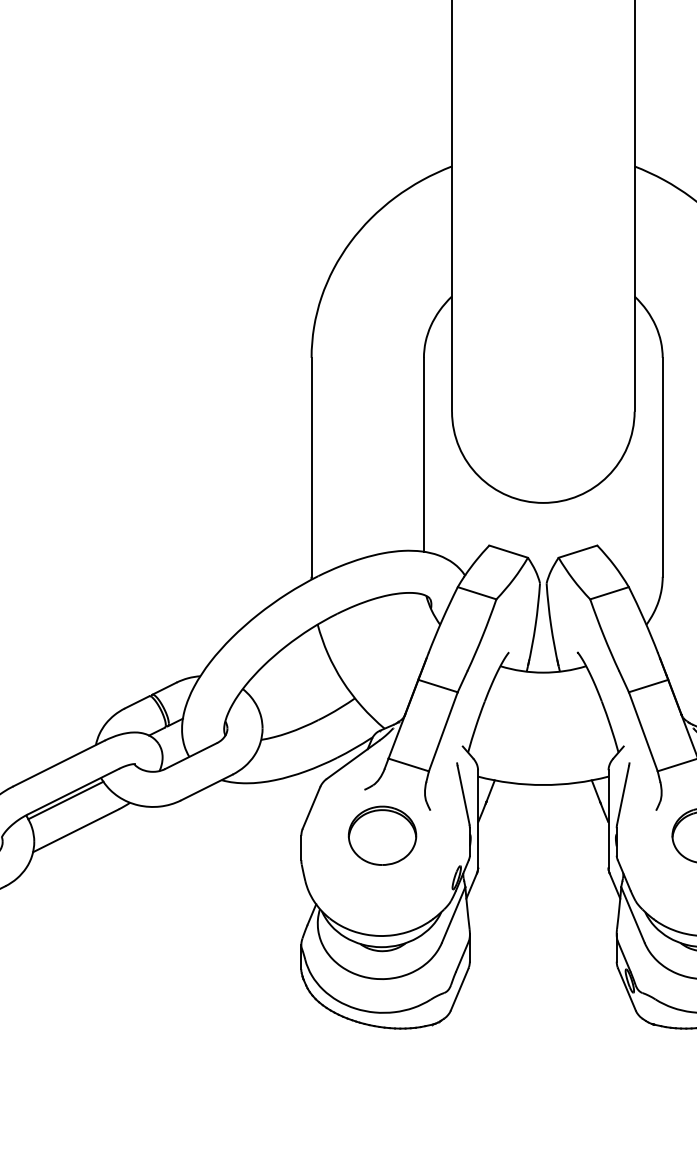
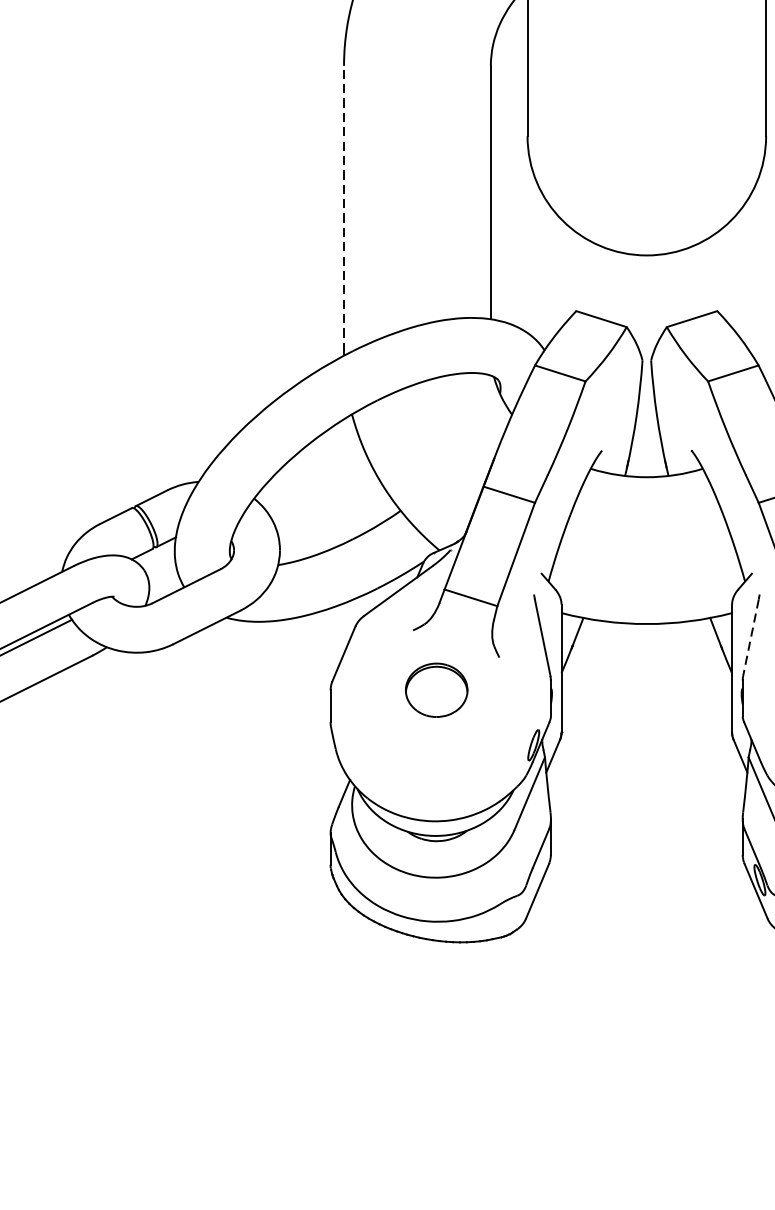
line: (311, 466) -> (343, 207), solid -> dashed
line: (623, 795) -> (751, 637), solid -> dashed
part: (382, 835) -> (436, 690), size x0.7

